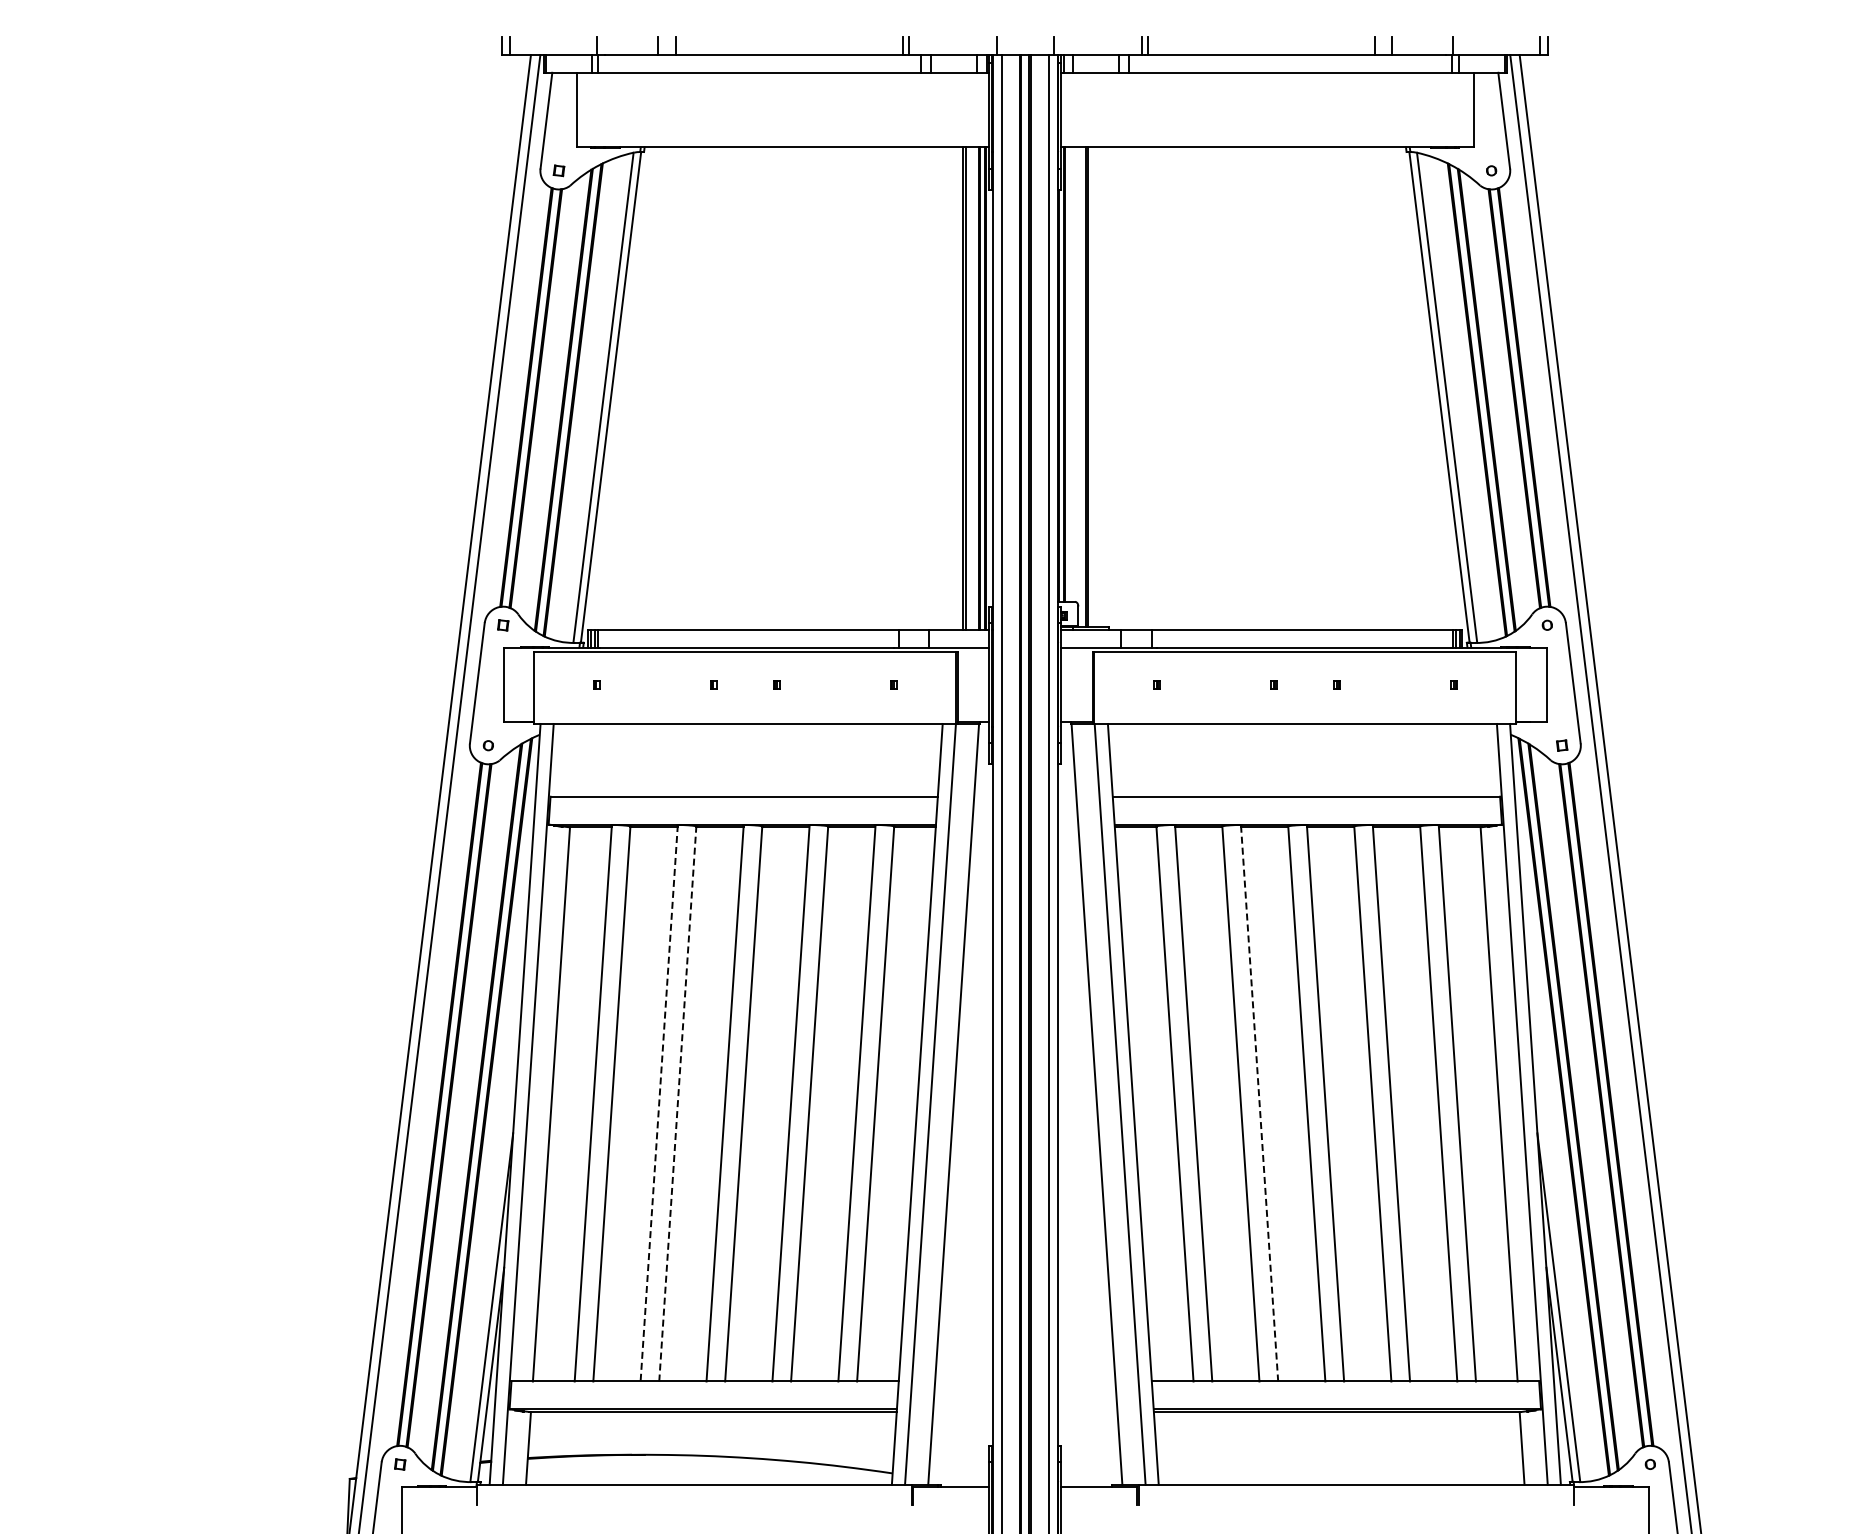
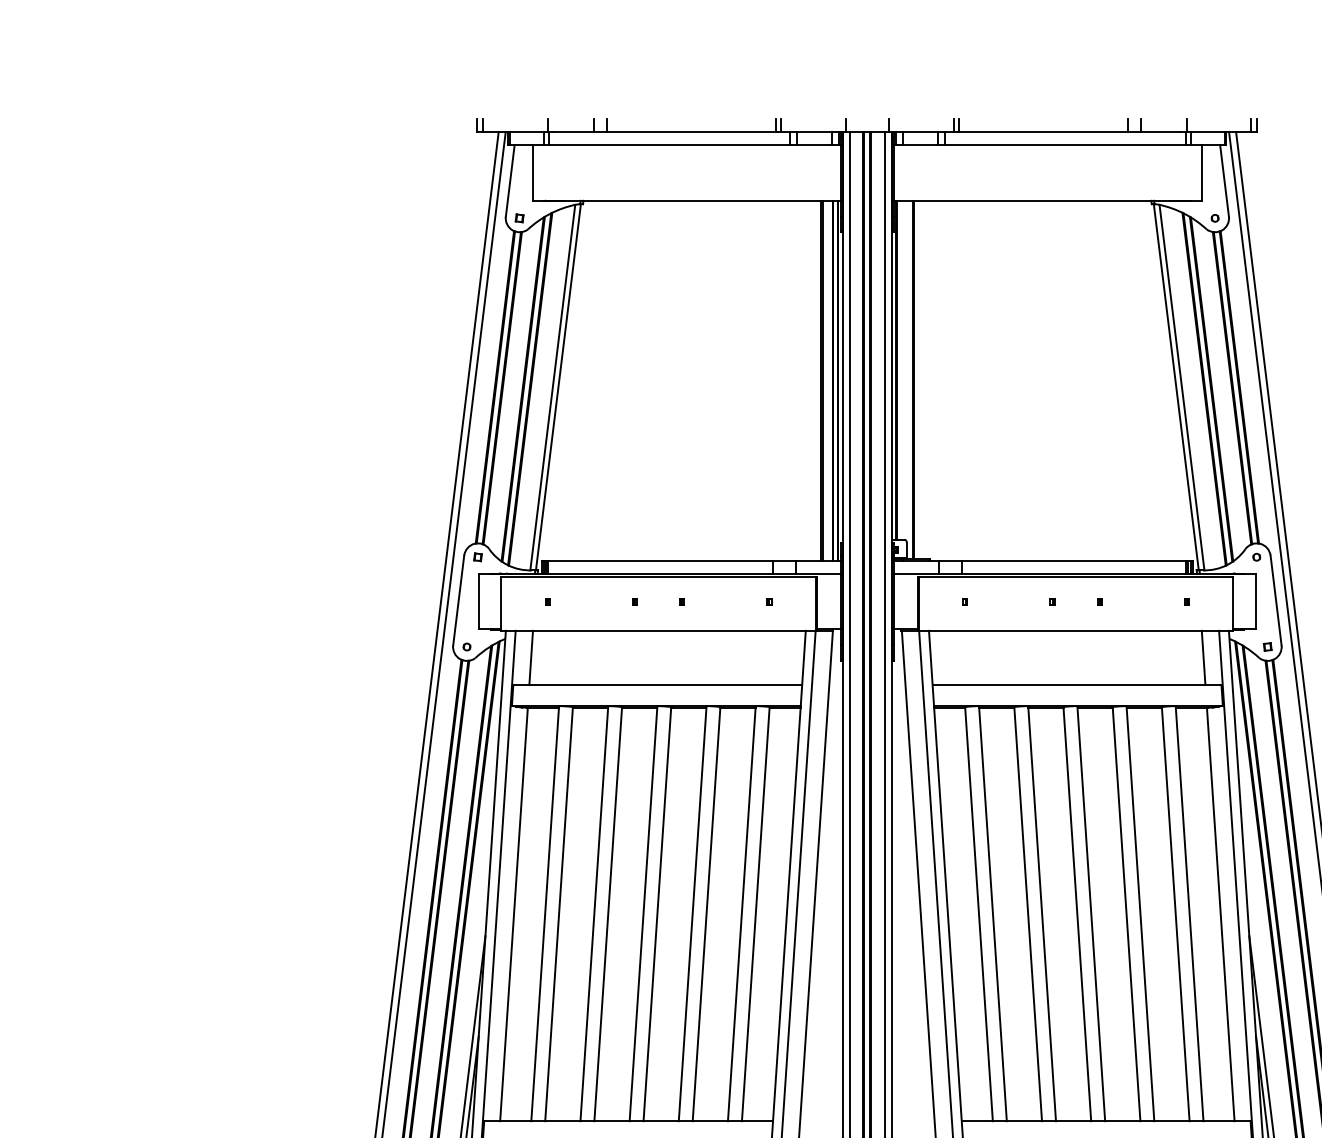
line: (574, 759) -> (531, 657), added
line: (1475, 759) -> (1203, 657), added
line: (659, 1103) -> (594, 913), dashed -> solid
line: (677, 1103) -> (607, 913), dashed -> solid
line: (1259, 1103) -> (1042, 913), dashed -> solid

